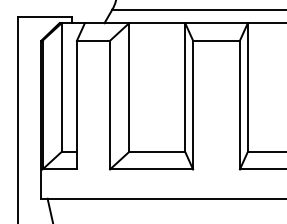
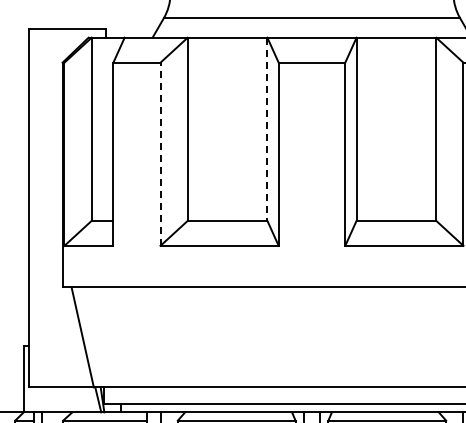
line: (185, 87) -> (267, 129), solid -> dashed
line: (110, 105) -> (160, 154), solid -> dashed

